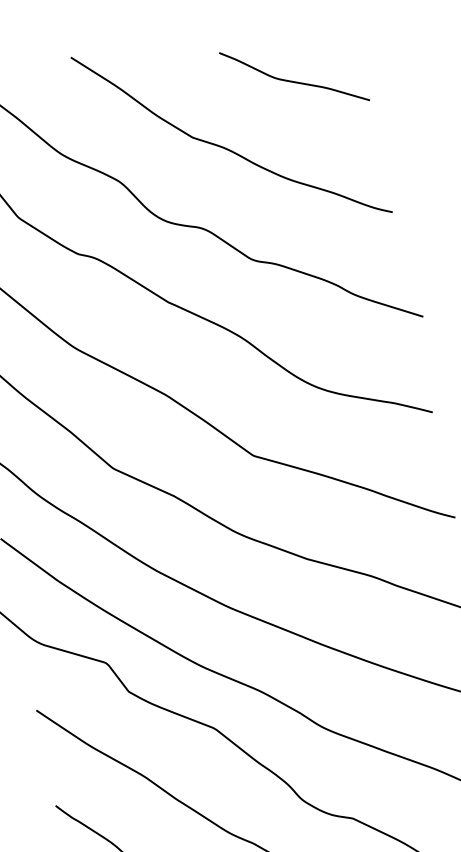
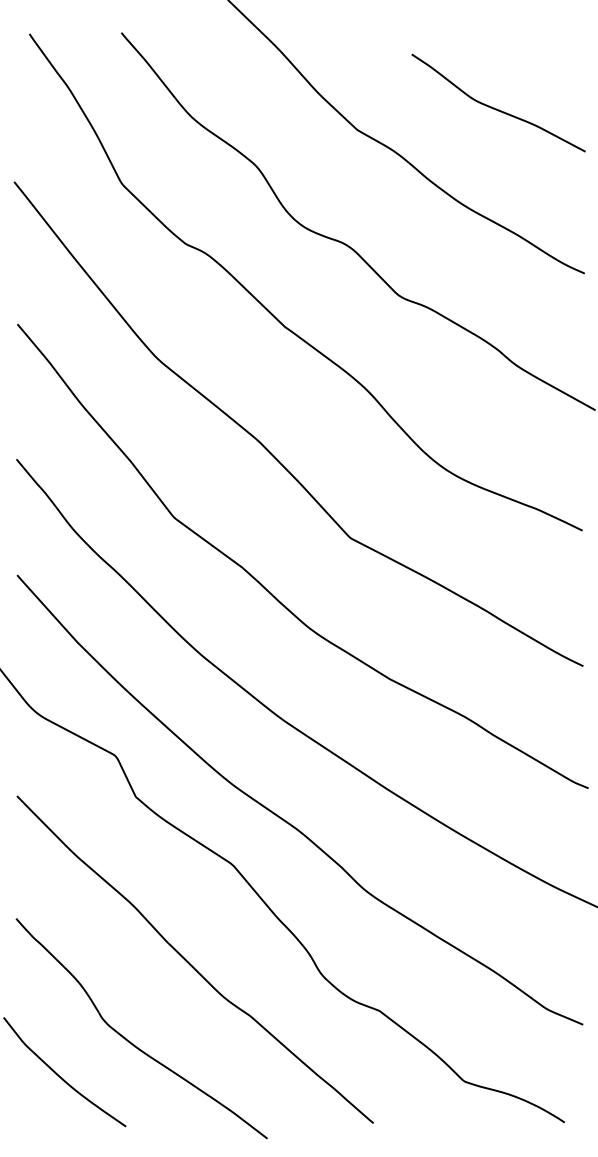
curve: (293, 81) -> (496, 108), moved

